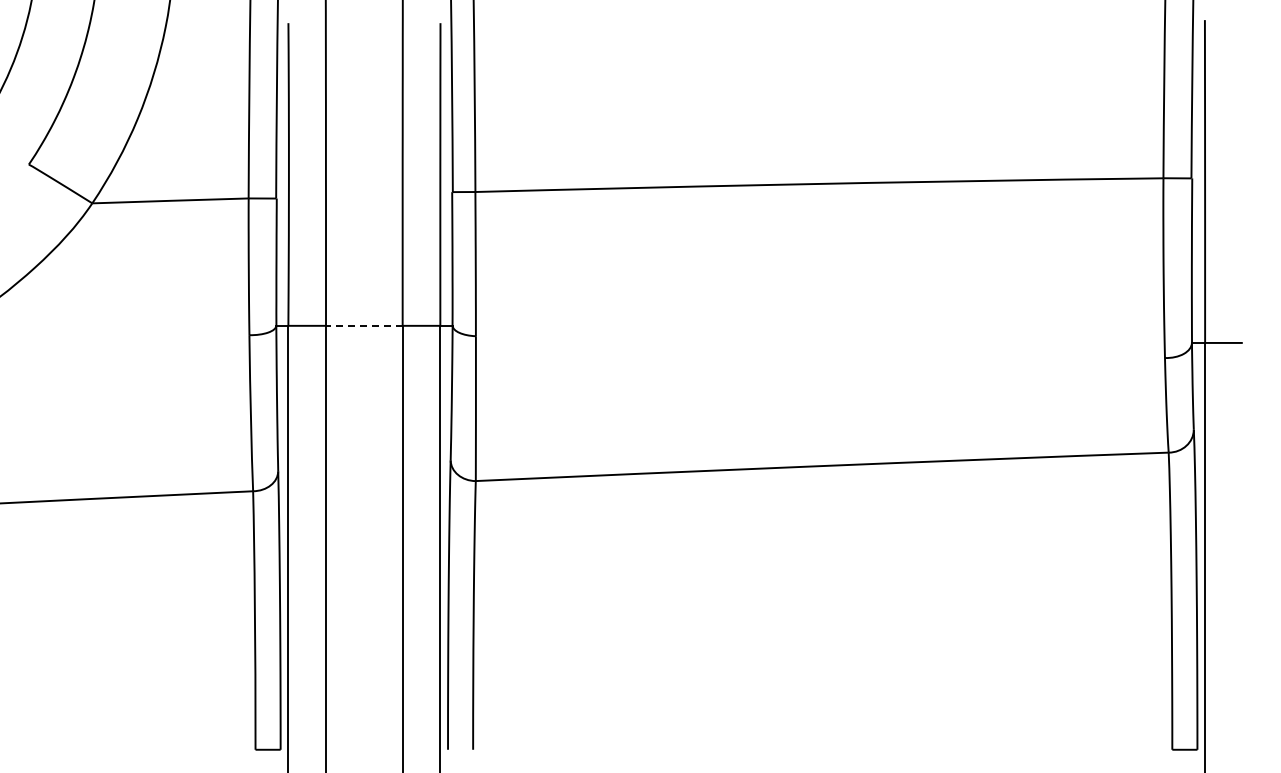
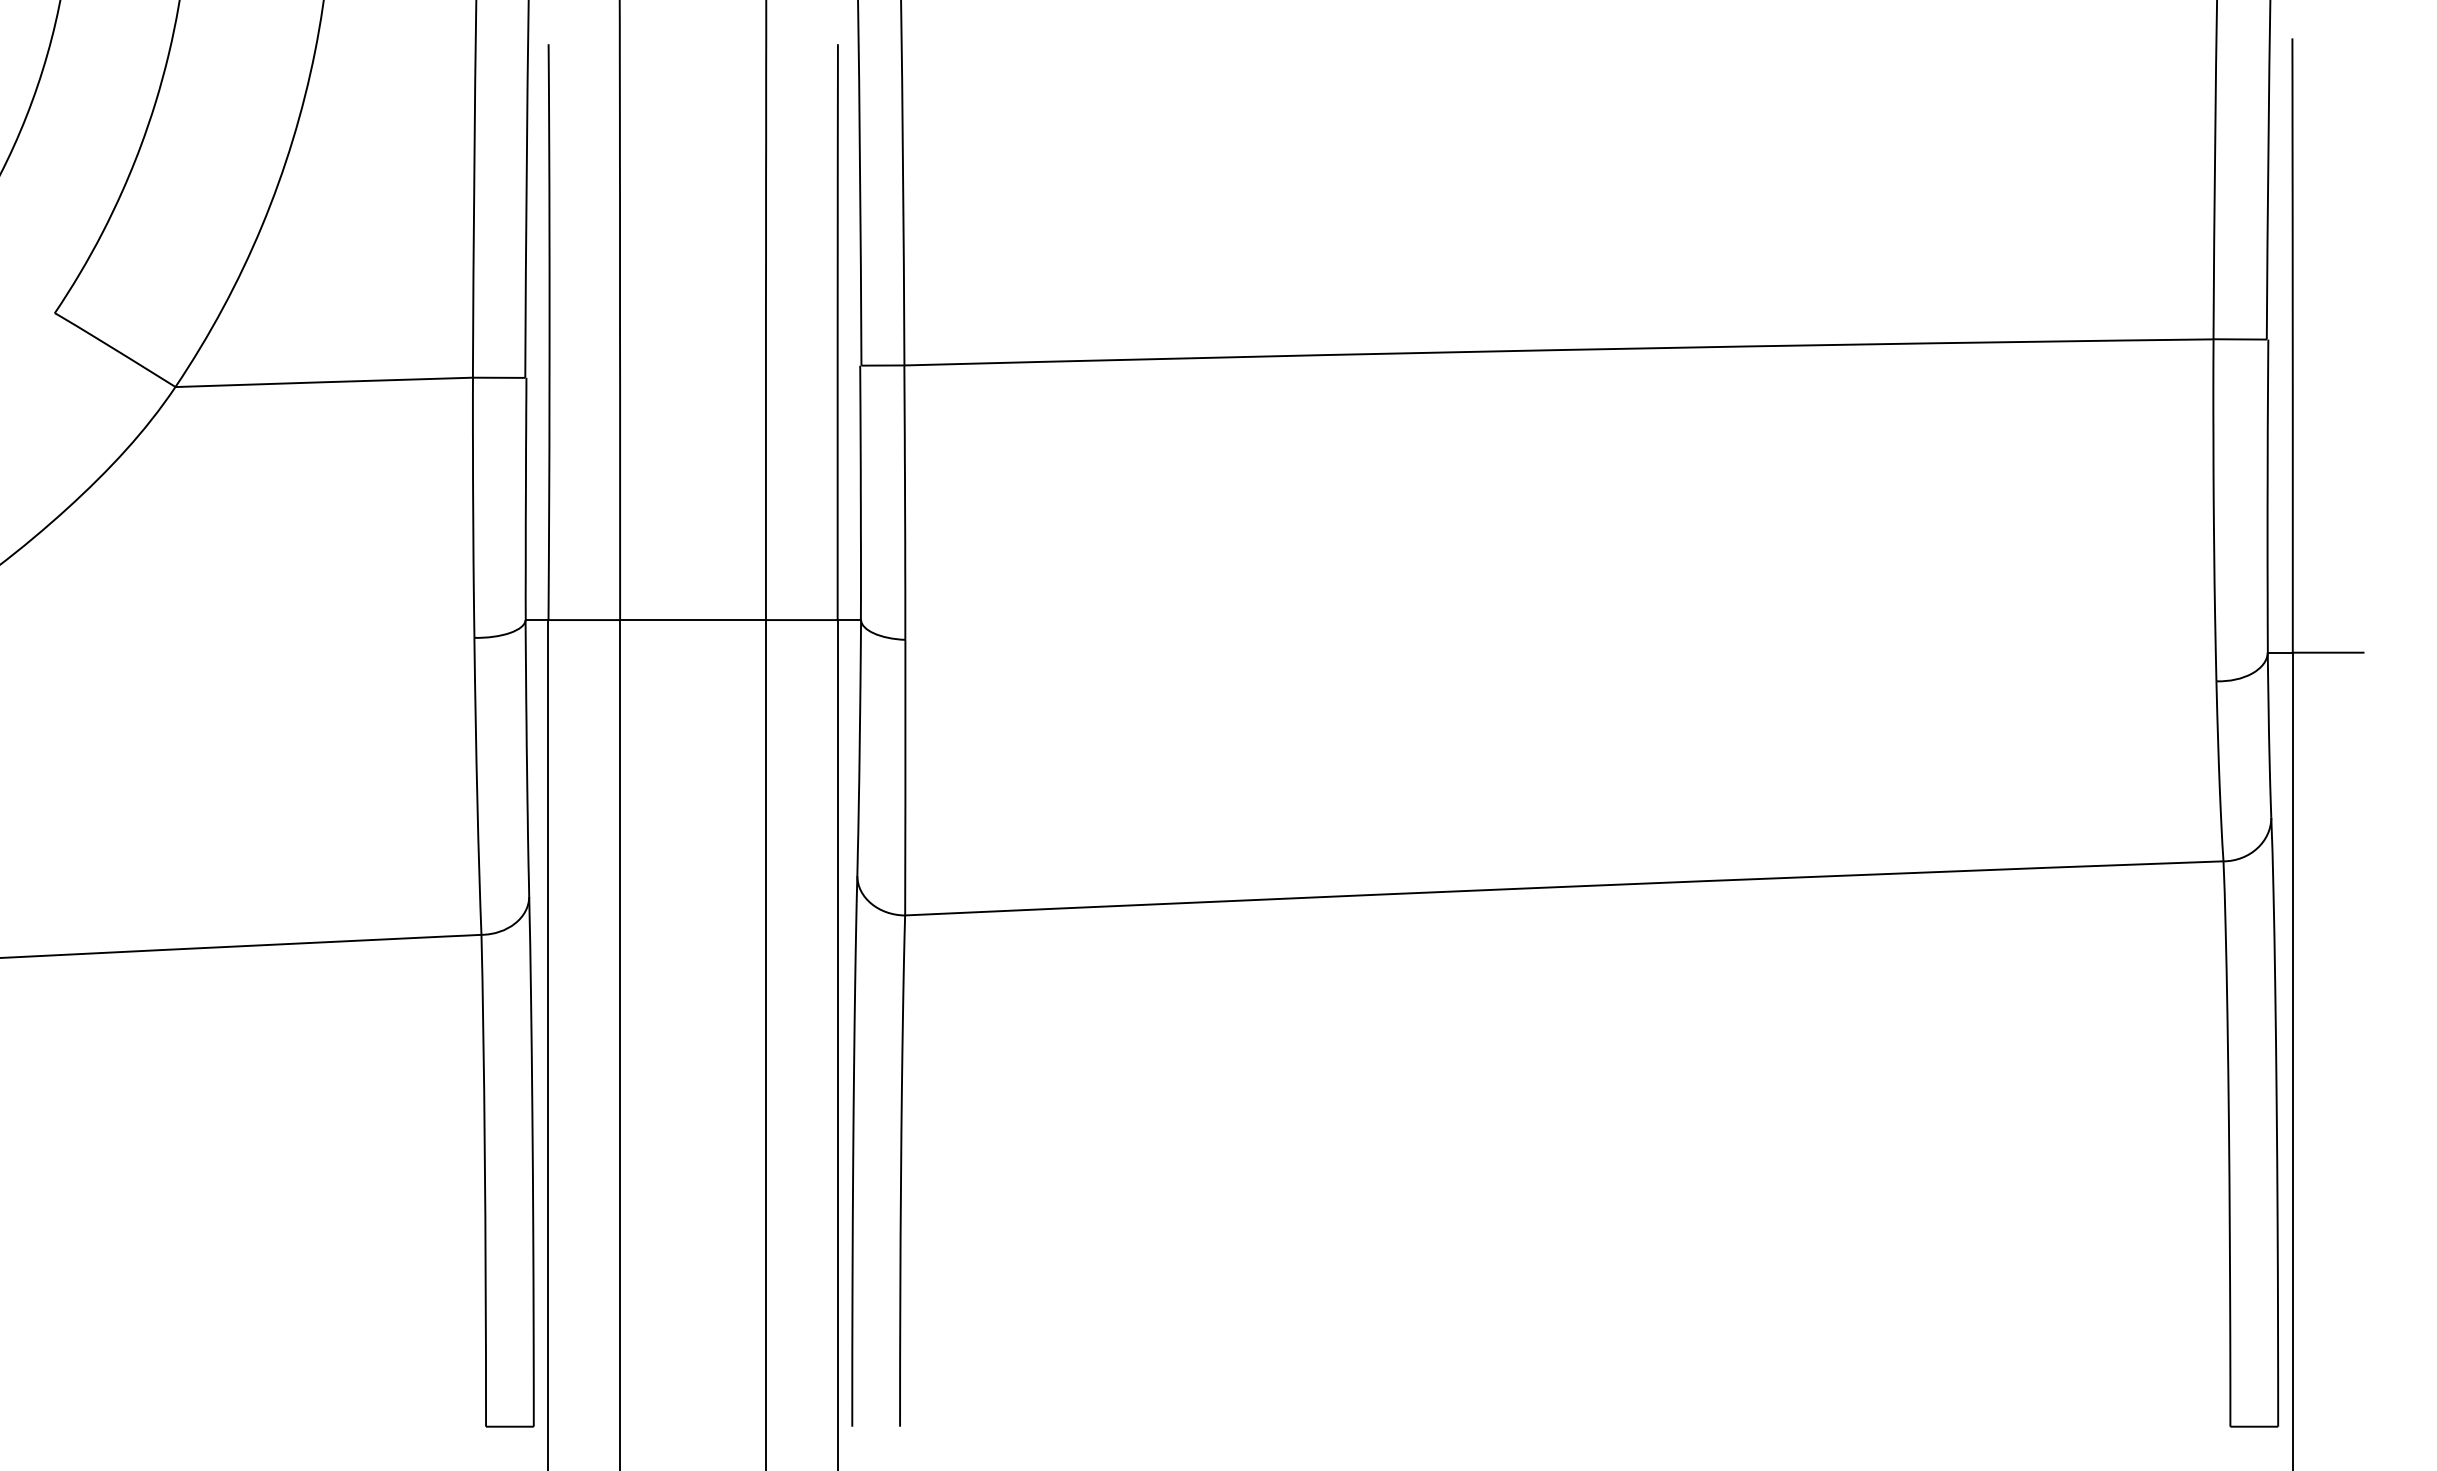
line: (363, 325) -> (691, 619), dashed -> solid

